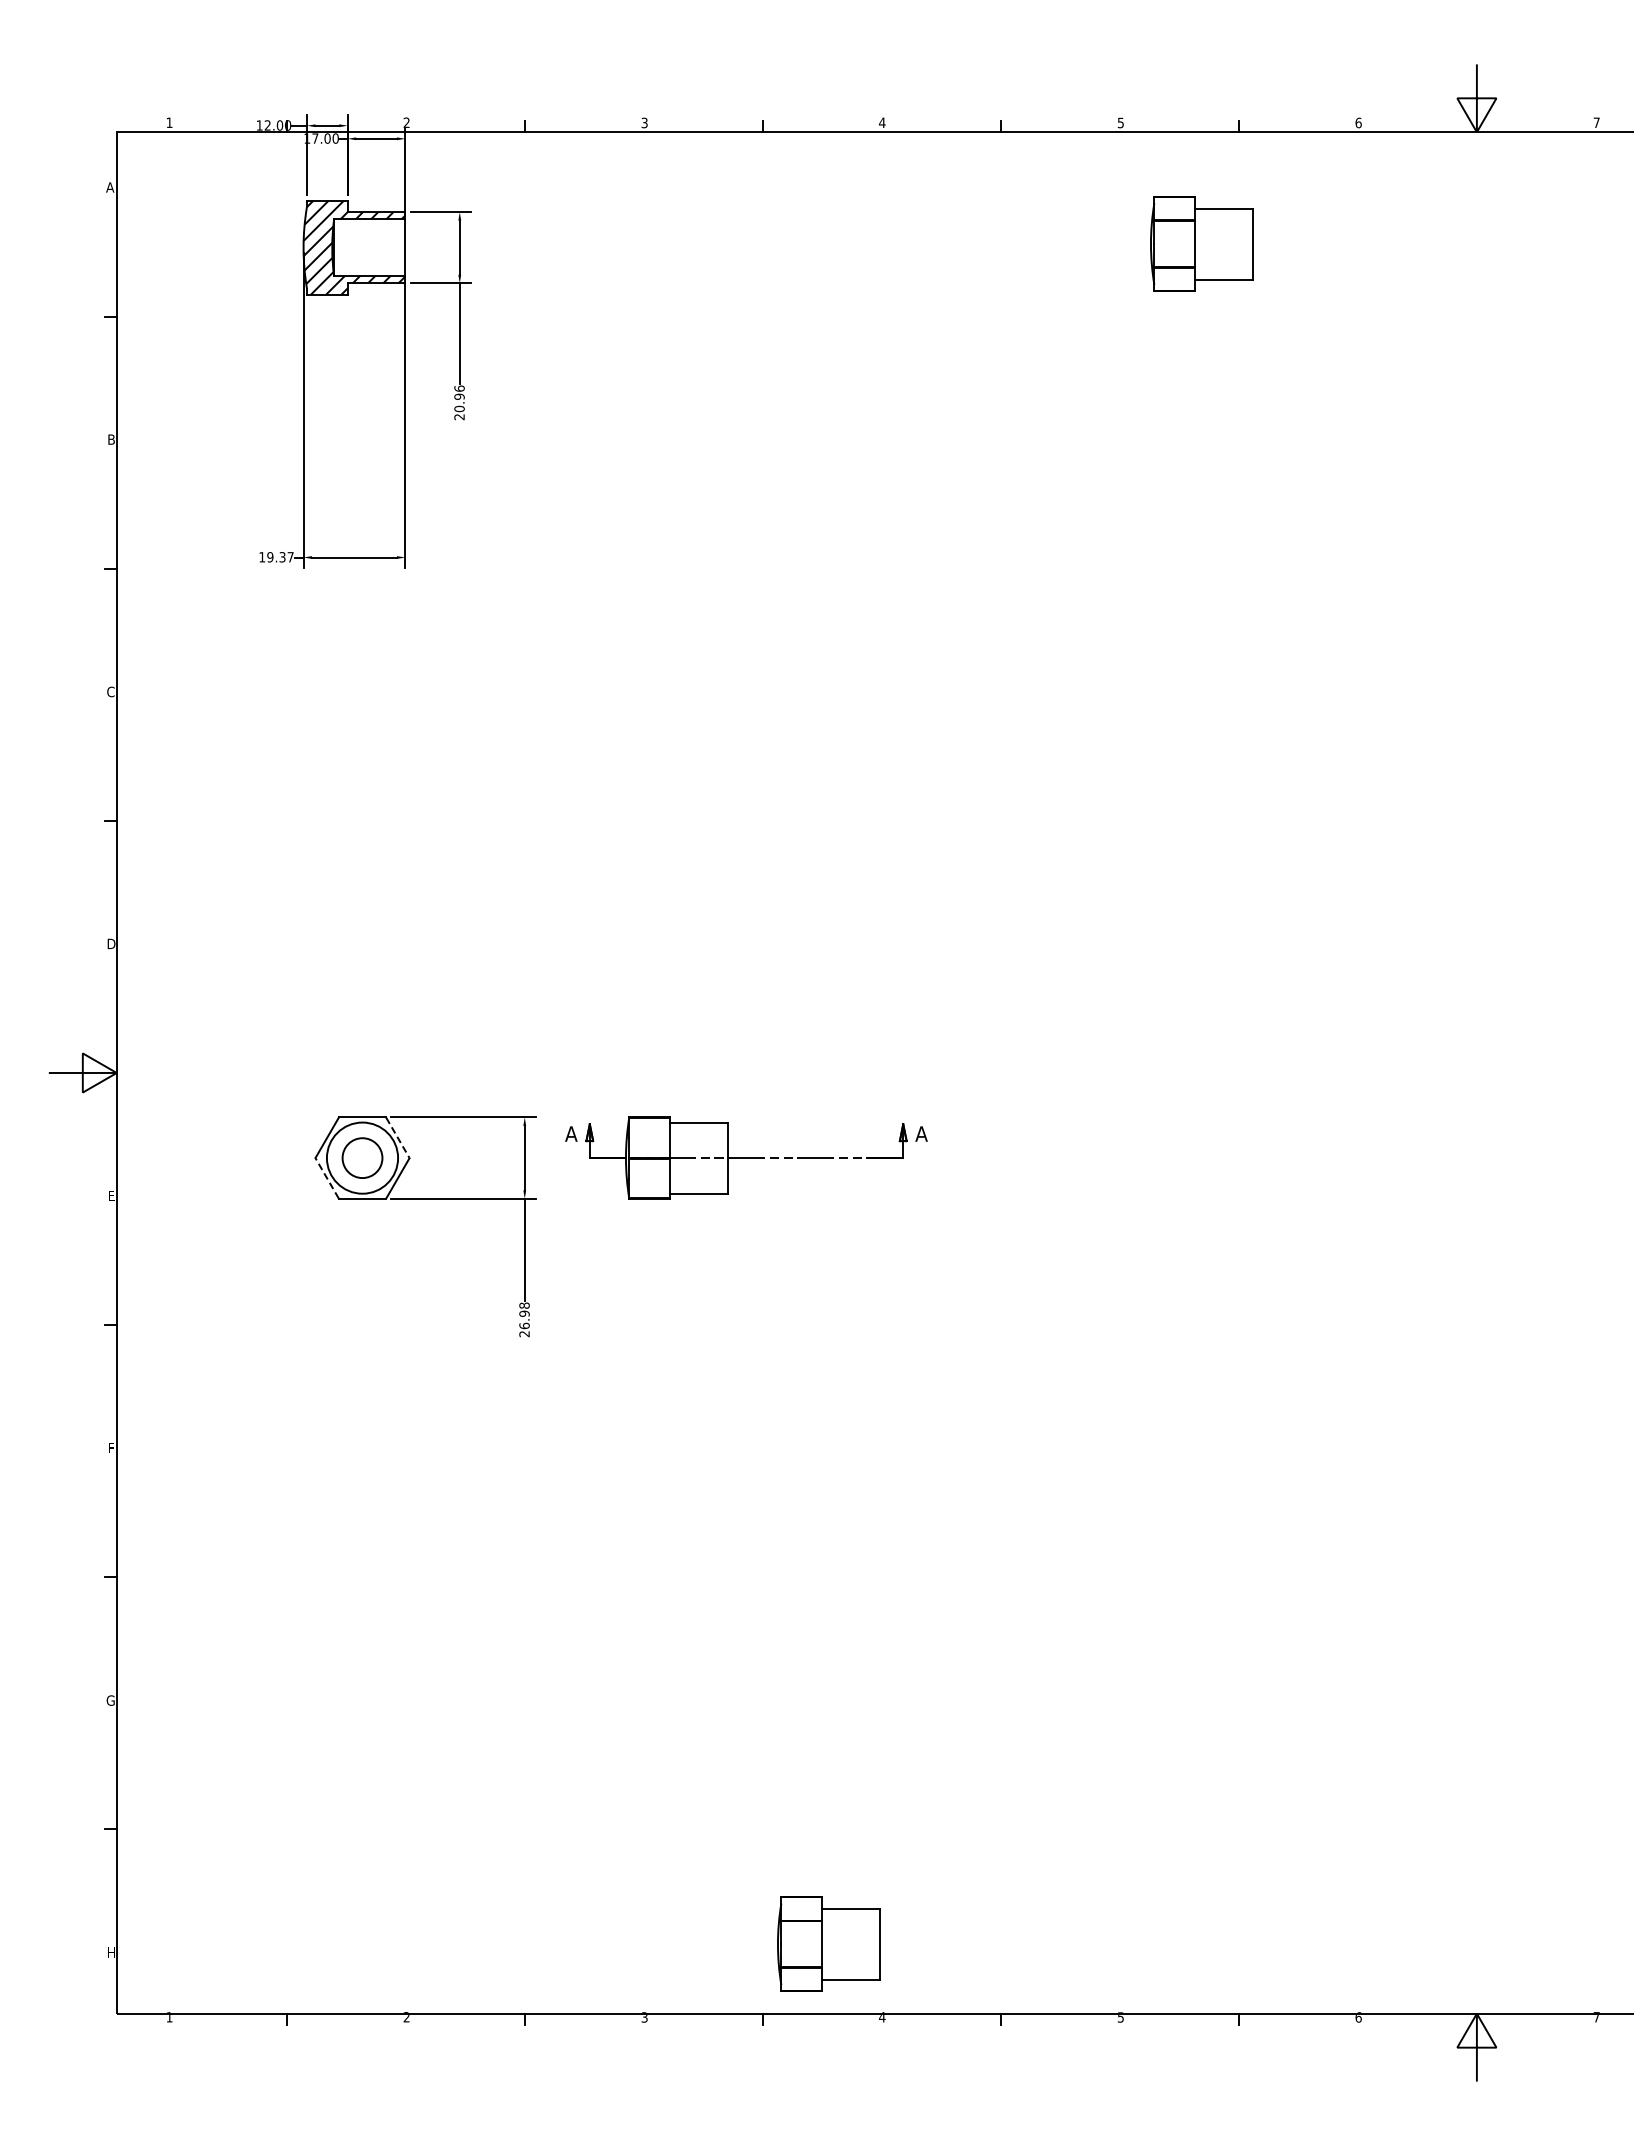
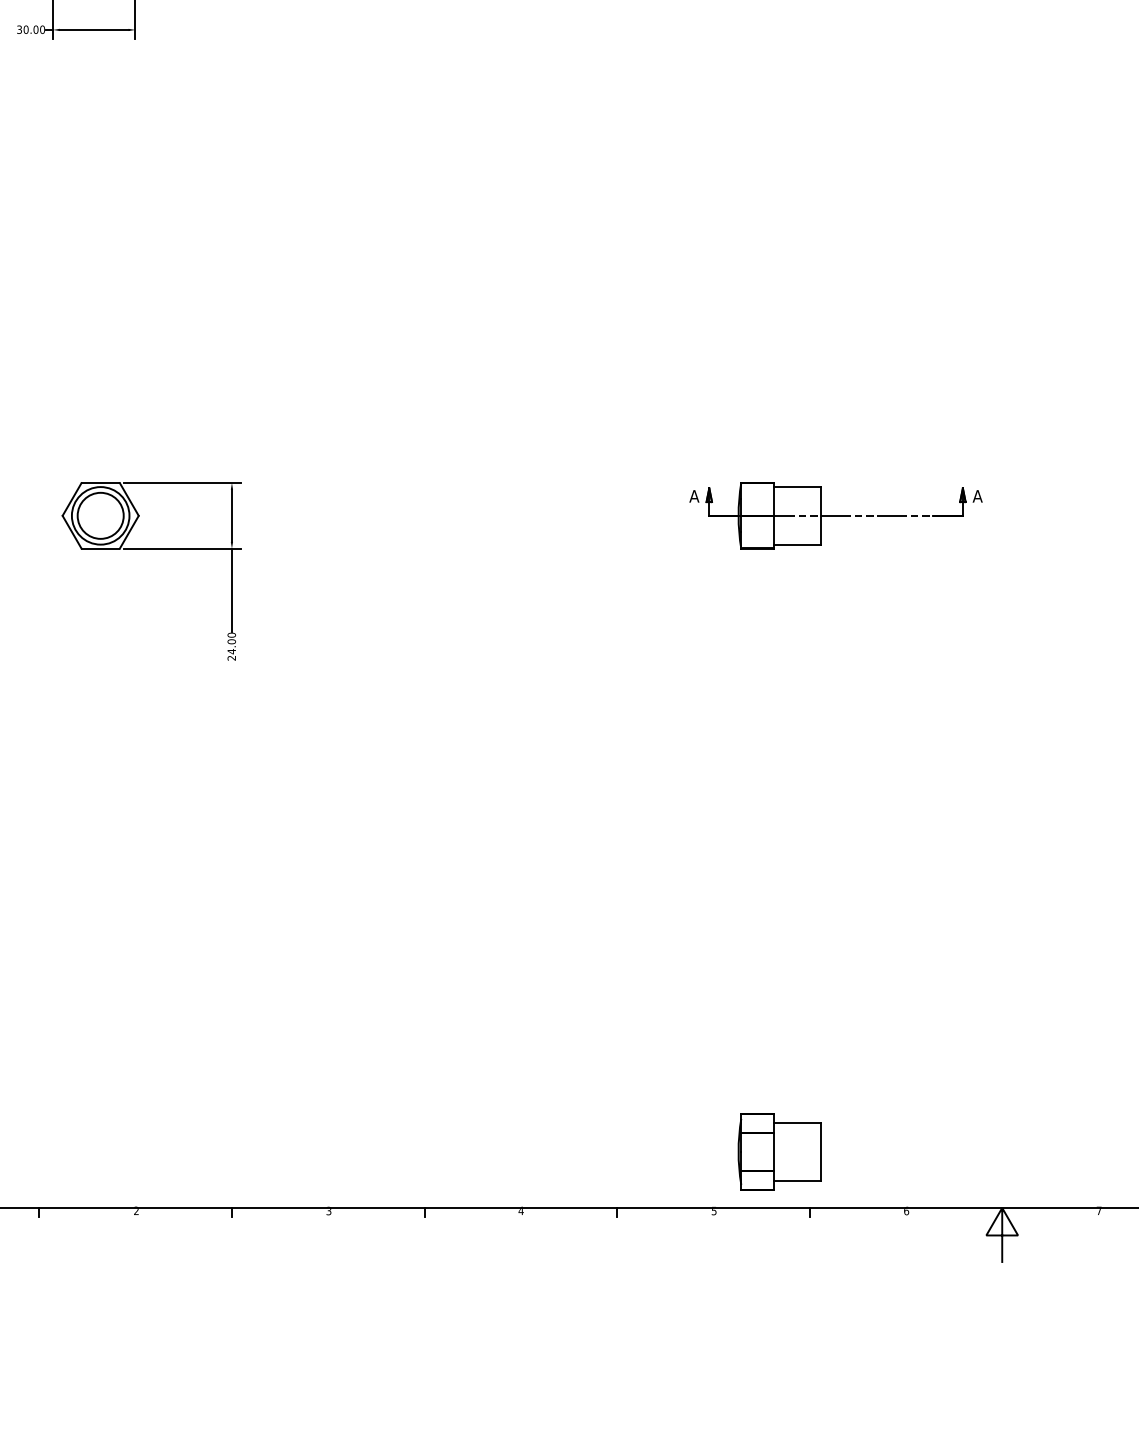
text: (276, 557) -> (31, 29), 19.37 -> 30.00
line: (398, 1138) -> (129, 499), dashed -> solid
circle: (362, 1157) -> (100, 515), size x1.43
part: (746, 1157) -> (836, 515), moved
line: (326, 1178) -> (71, 532), dashed -> solid
text: (524, 1315) -> (231, 643), 26.98 -> 24.00
part: (828, 1943) -> (779, 1151), moved

